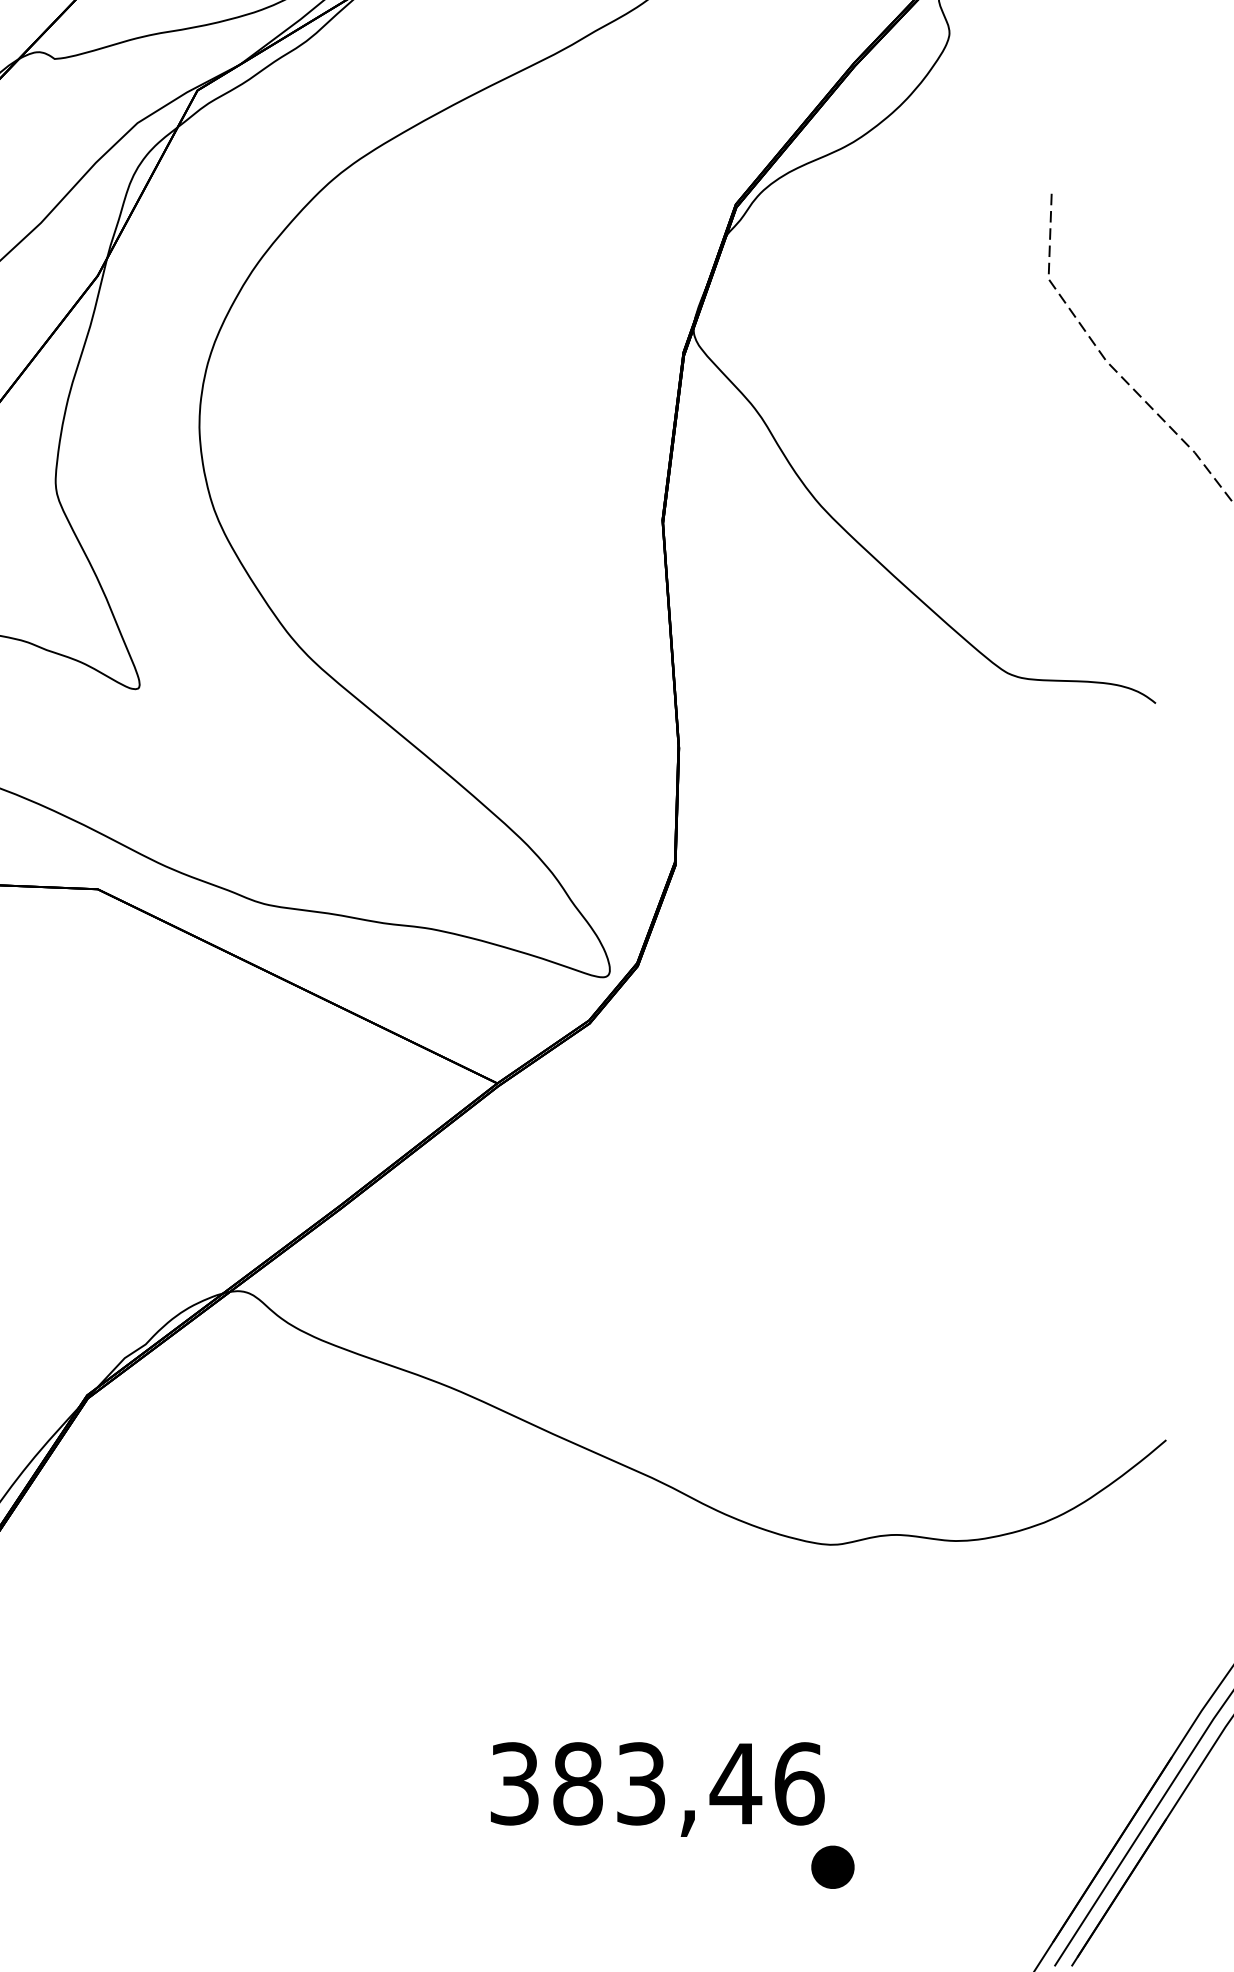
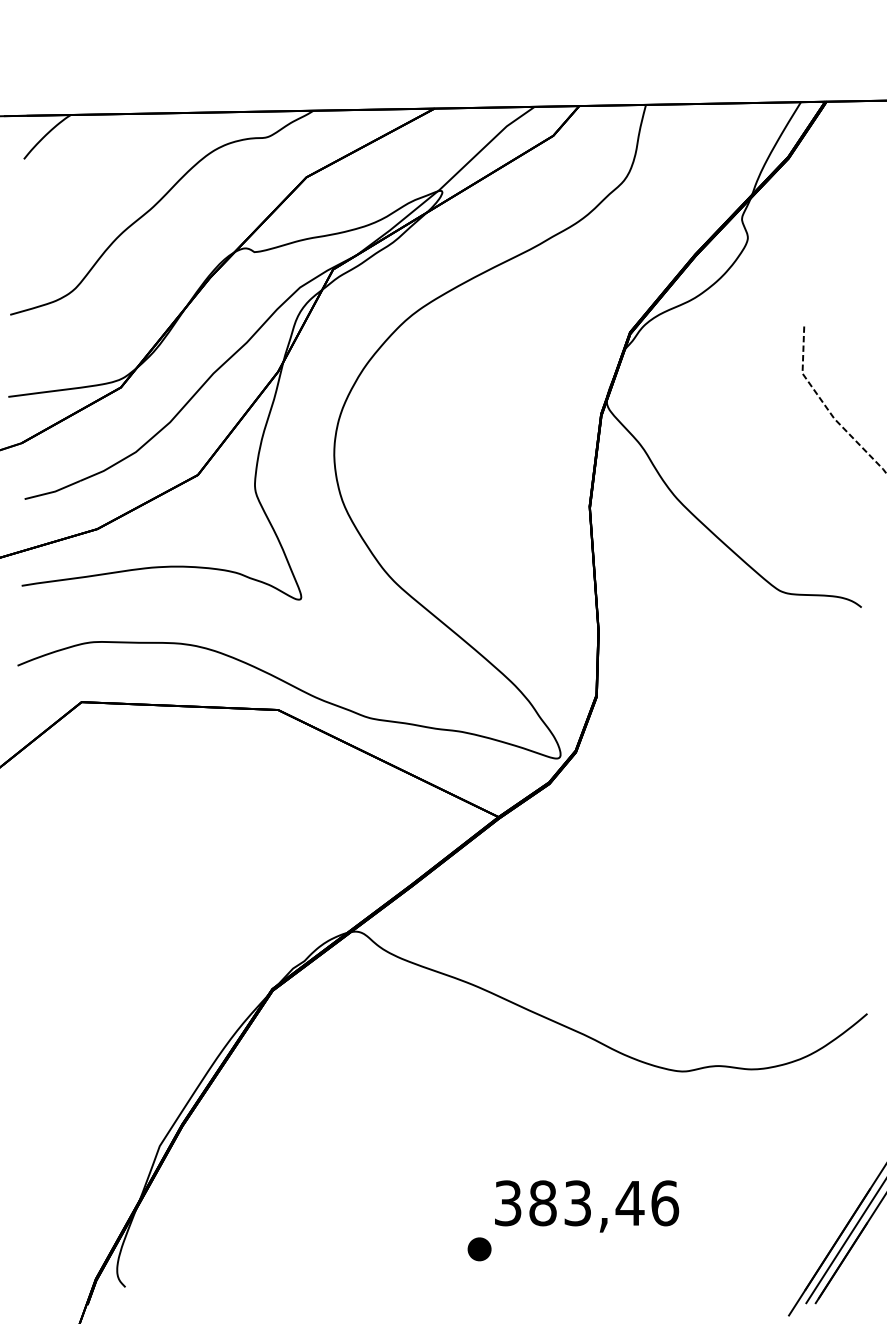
part: (832, 1867) -> (479, 1249), moved

